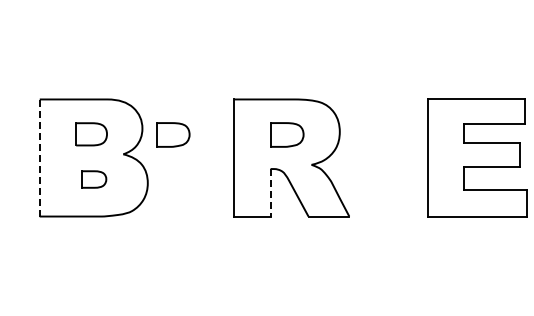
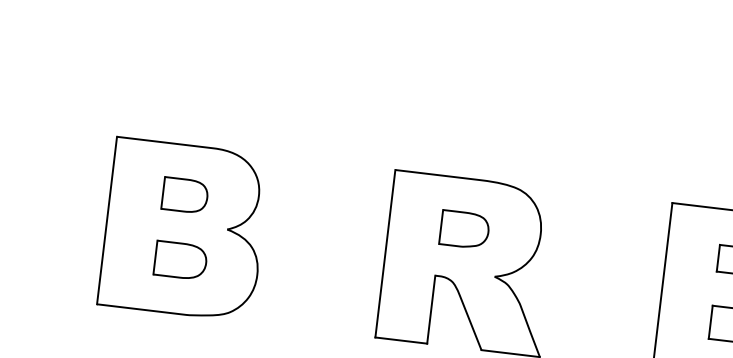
part: (173, 134) -> (302, 209), removed
line: (39, 157) -> (106, 219), dashed -> solid
part: (93, 179) -> (180, 260), size x1.43
line: (270, 192) -> (431, 309), dashed -> solid

